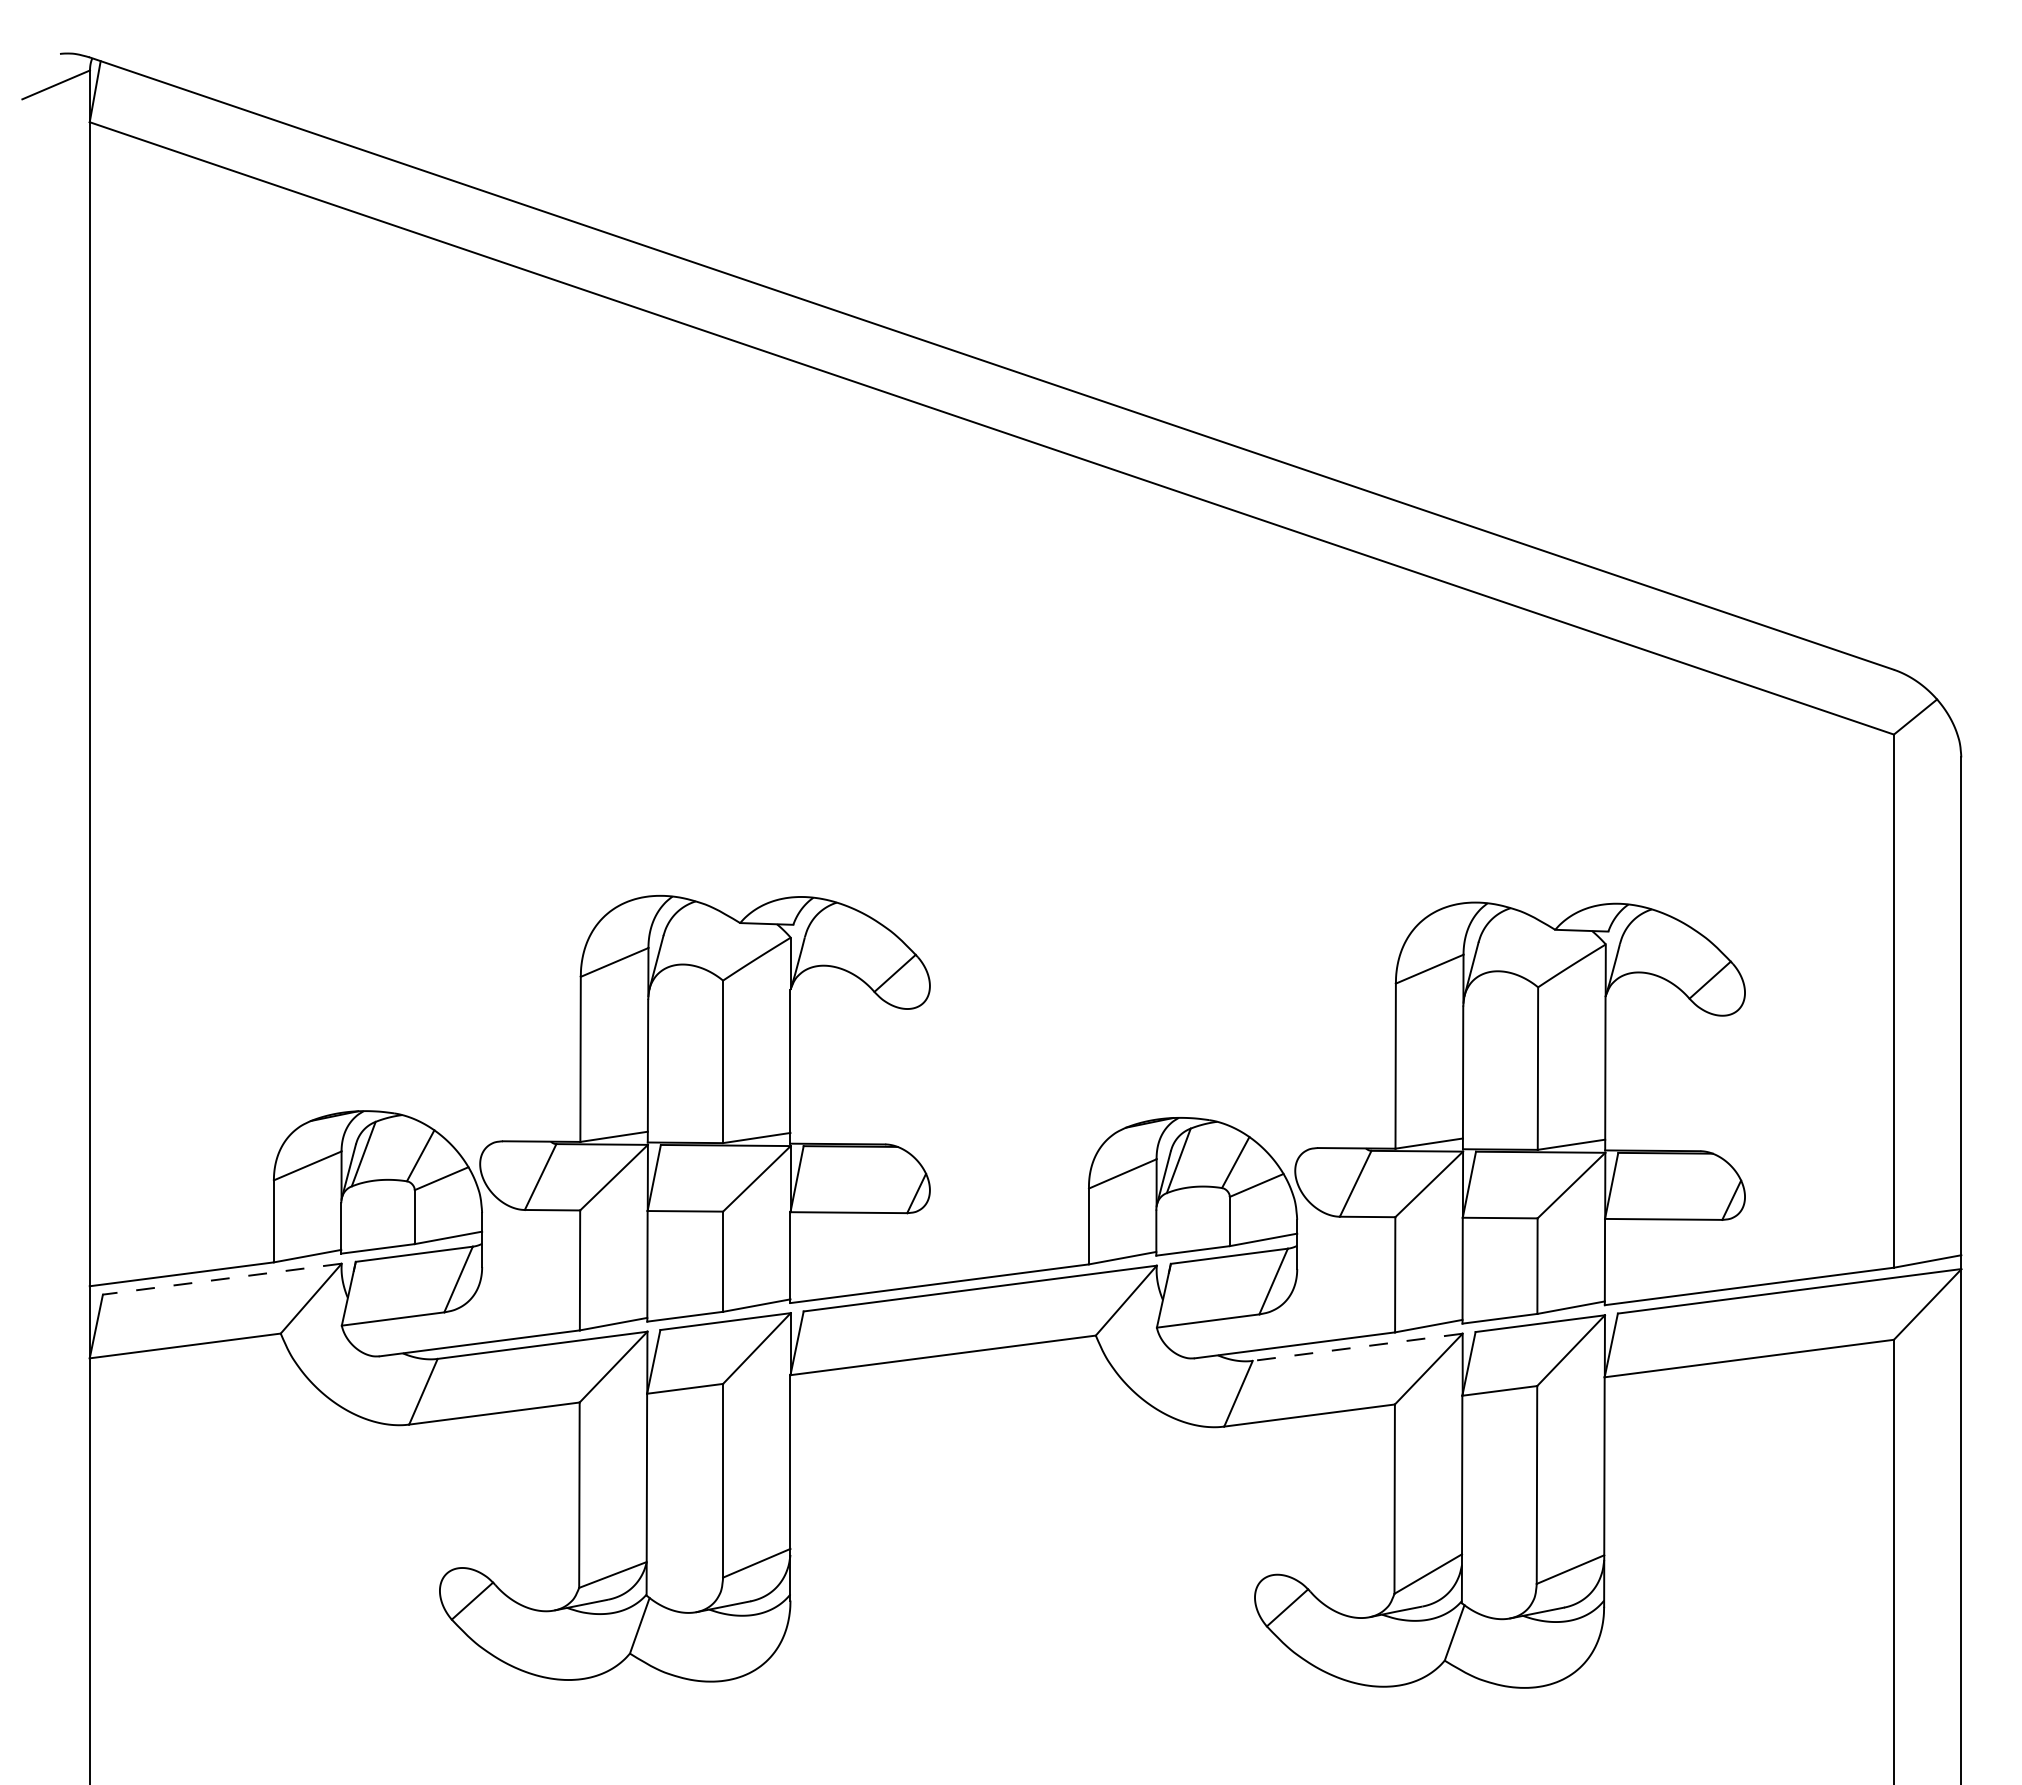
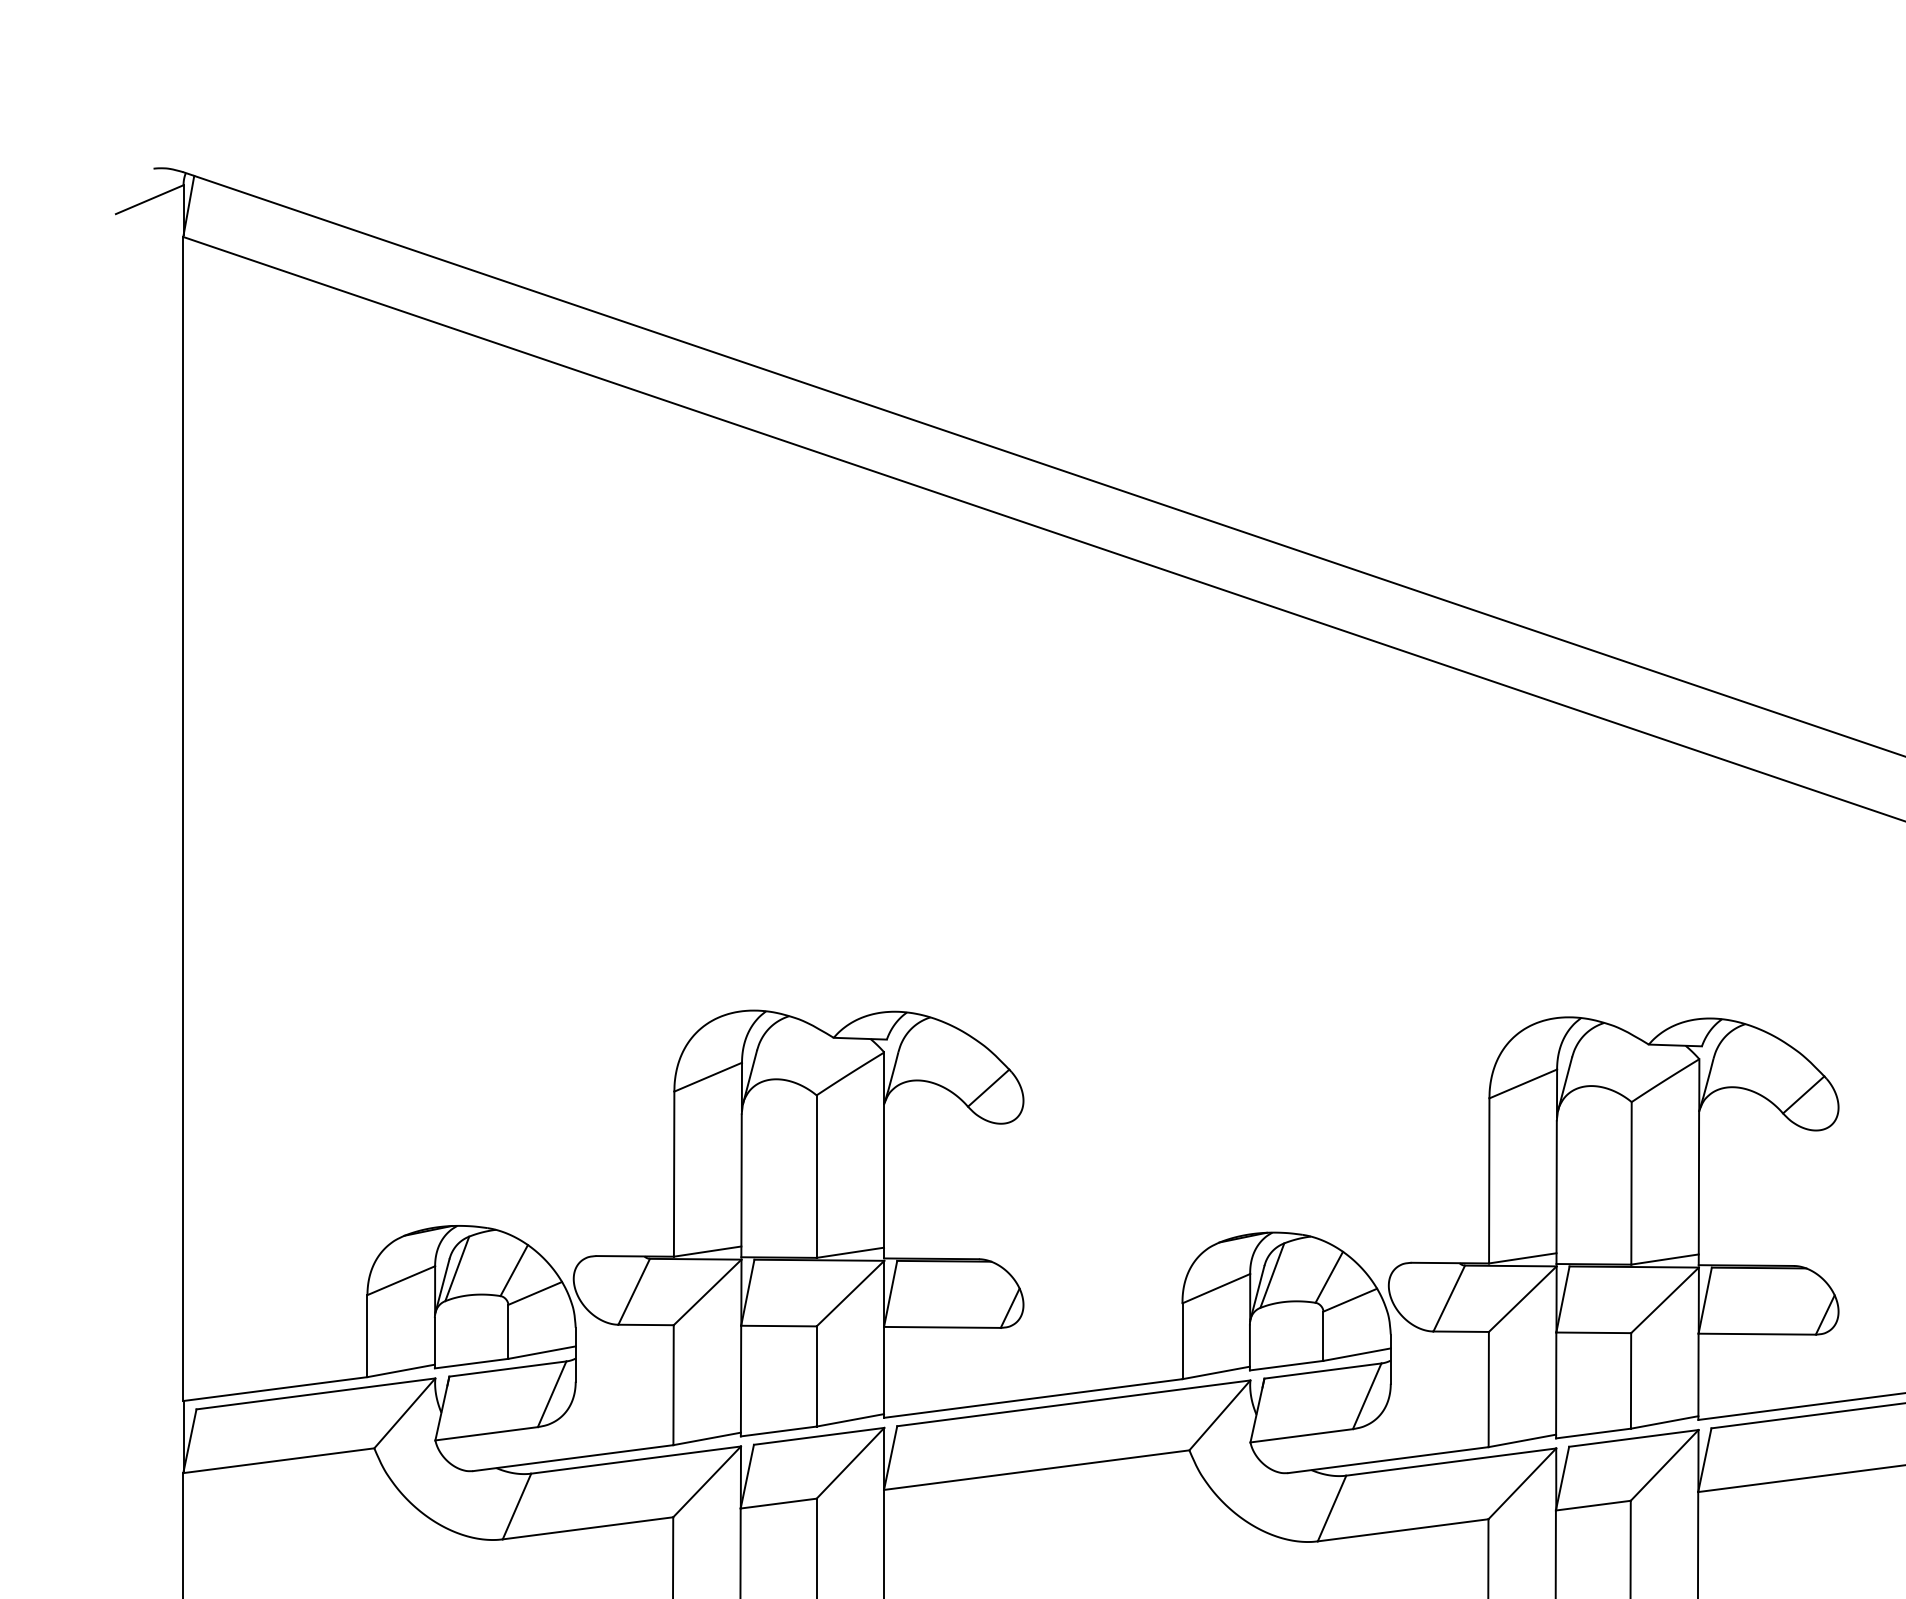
line: (221, 1279) -> (315, 1394), dashed -> solid
line: (1357, 1347) -> (1451, 1462), dashed -> solid

